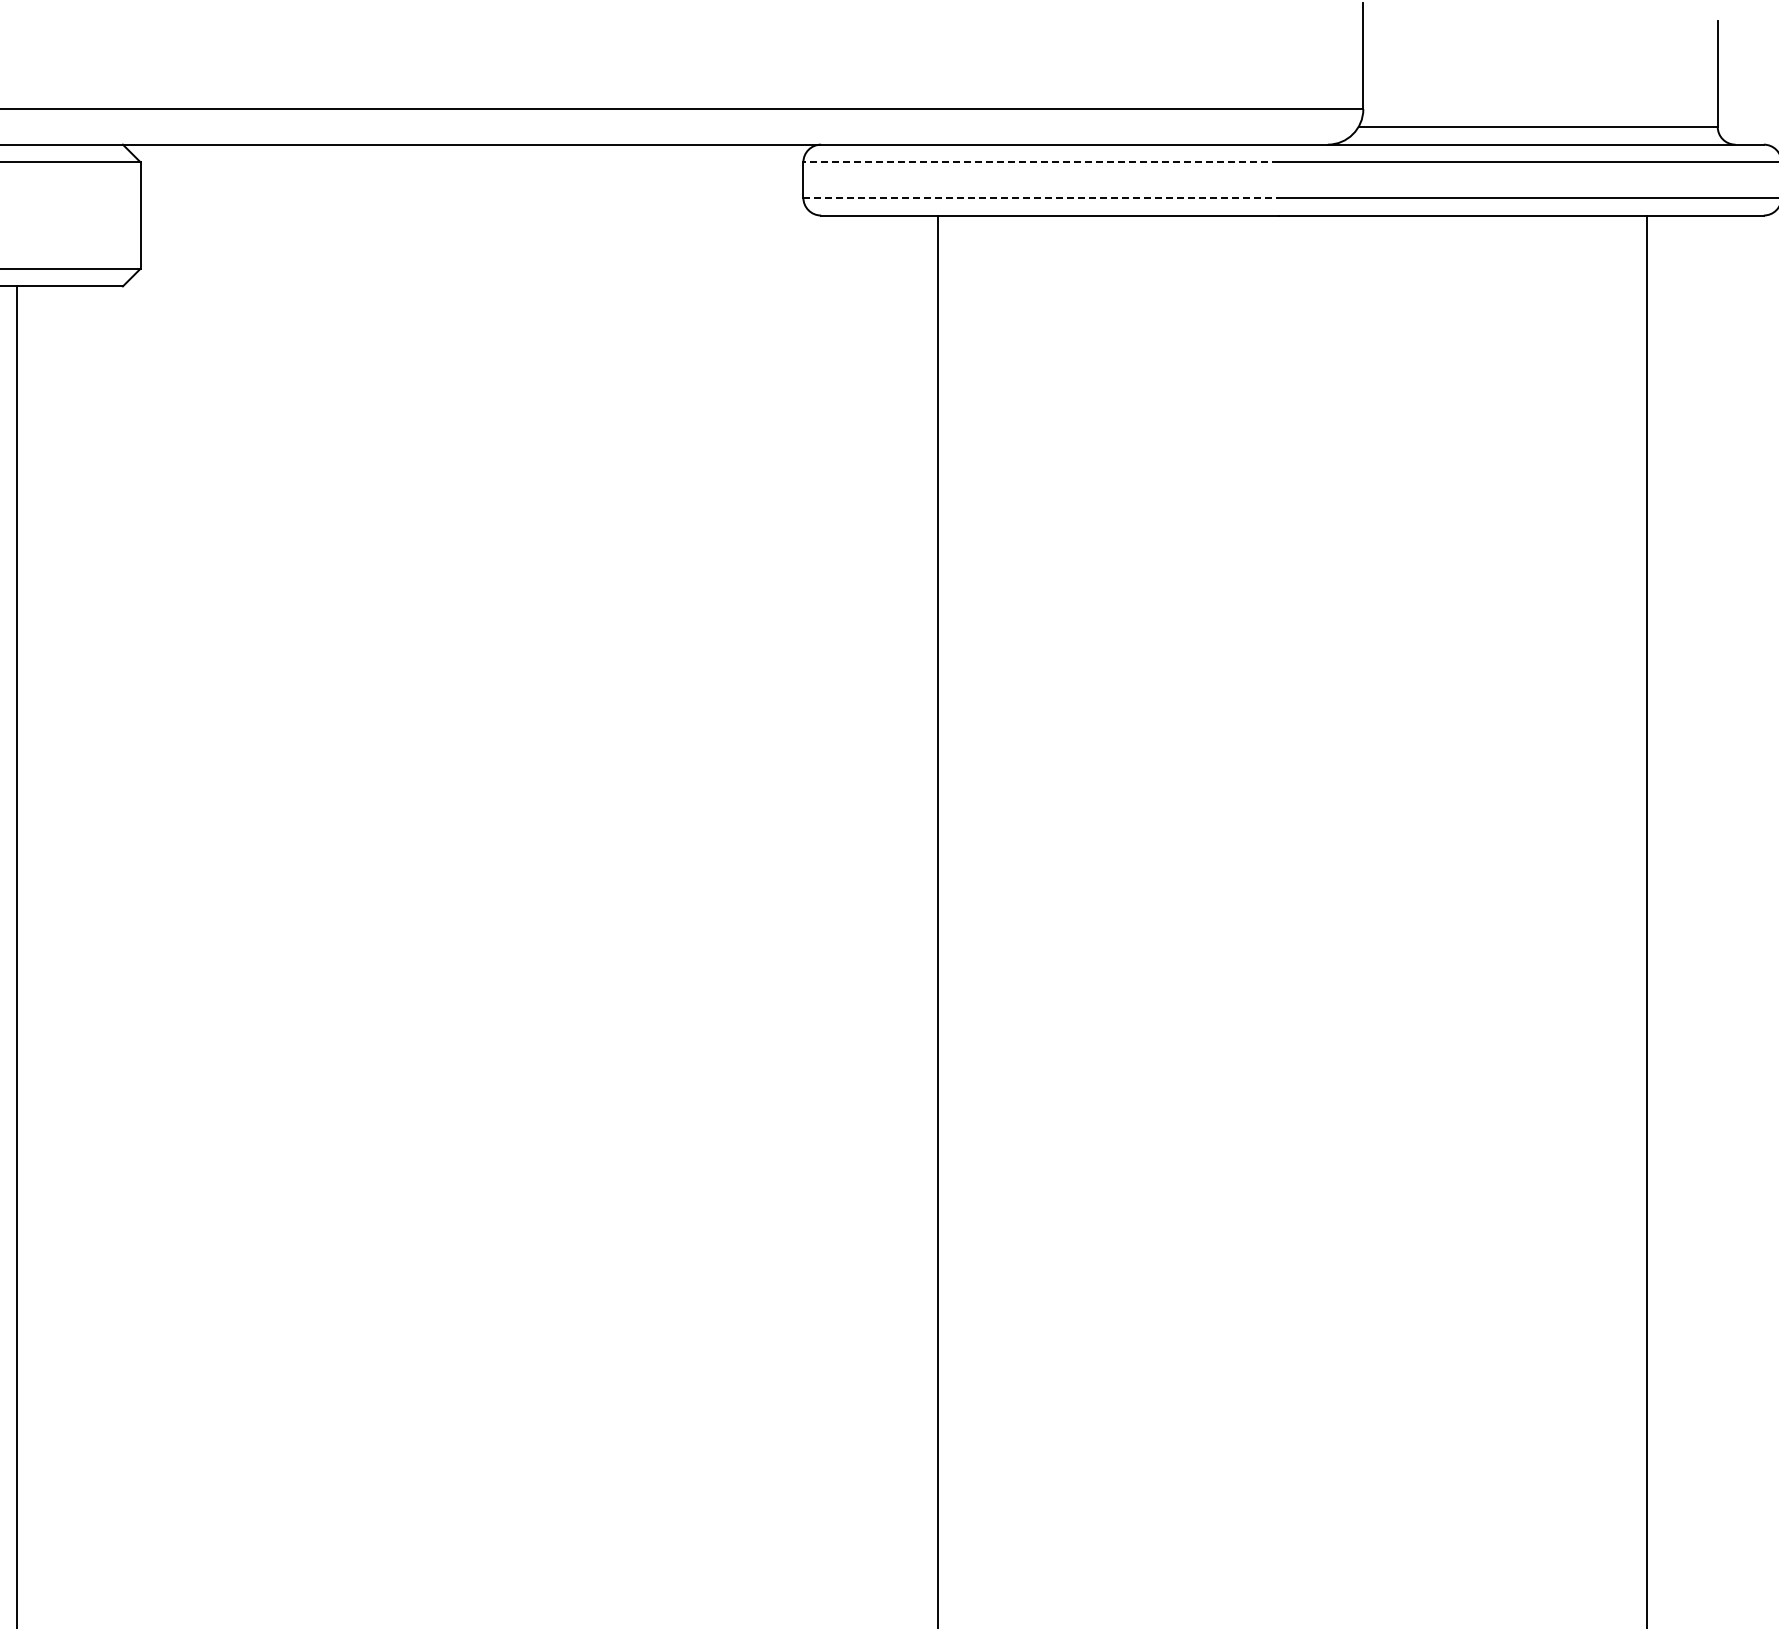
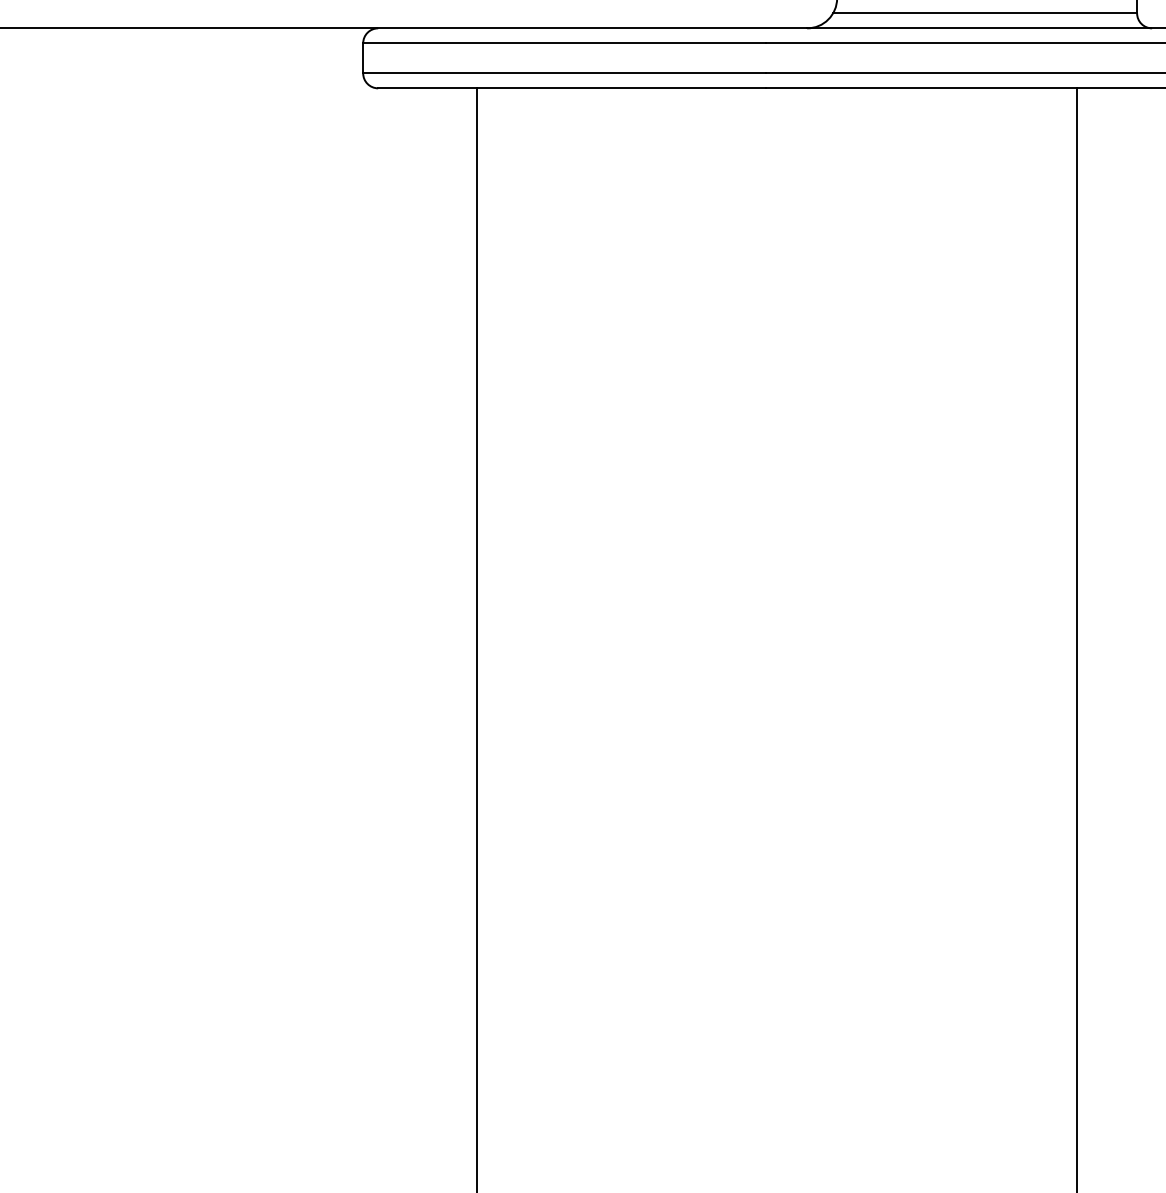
line: (1041, 162) -> (564, 43), dashed -> solid
line: (1041, 197) -> (564, 73), dashed -> solid

